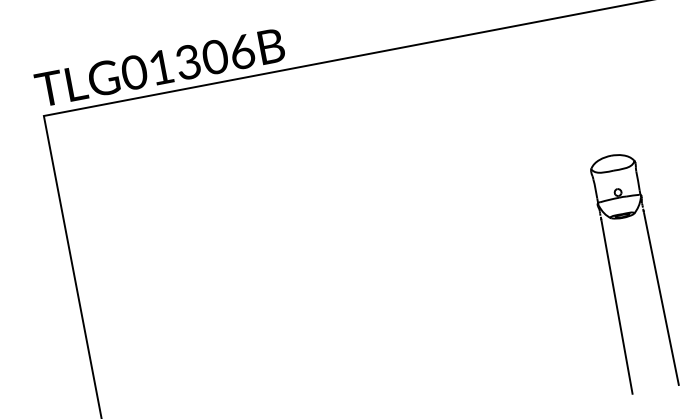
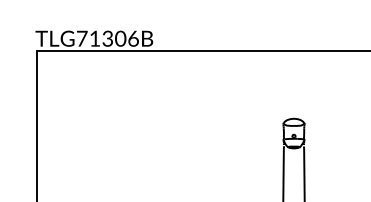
text: (132, 72) -> (81, 38), TLG01306B -> TLG71306B

